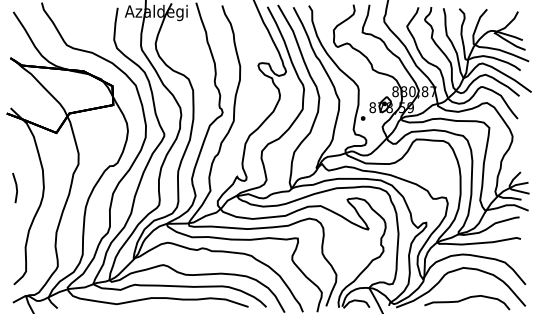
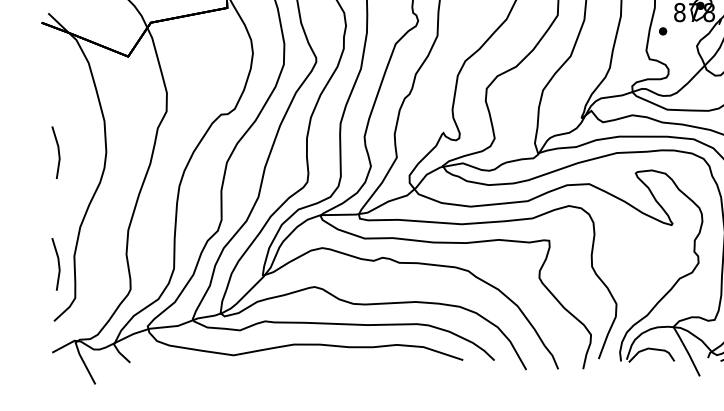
line: (15, 251) -> (56, 263), added

